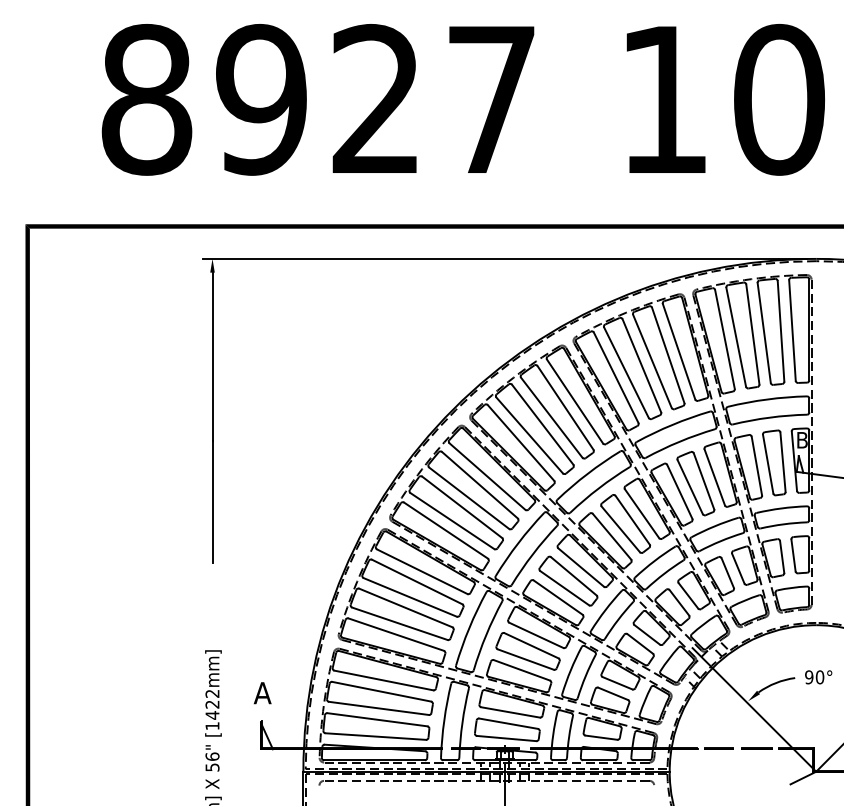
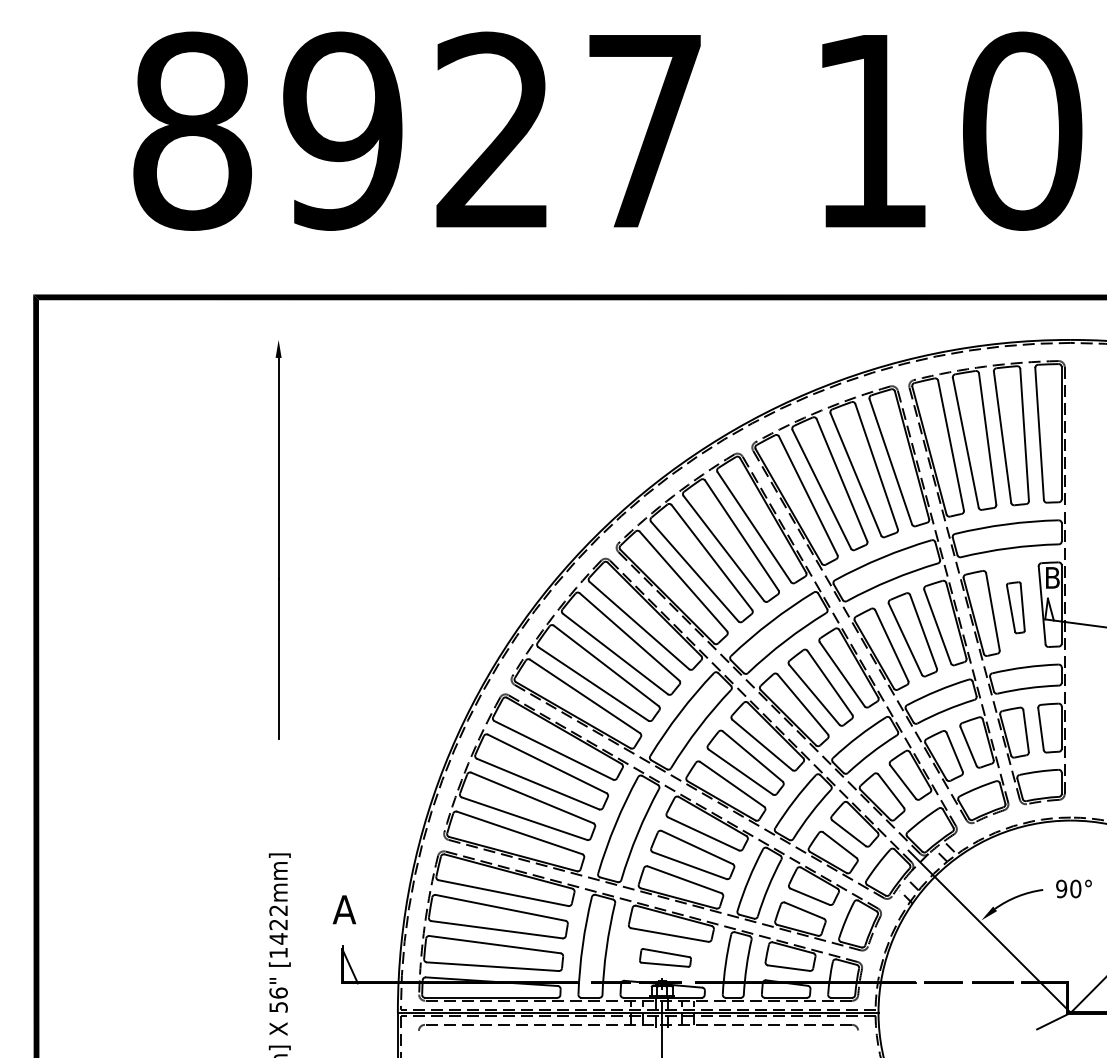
line: (505, 258) -> (662, 339), removed
part: (774, 462) -> (1015, 607), size x0.6
part: (507, 729) -> (665, 957), size x0.6

